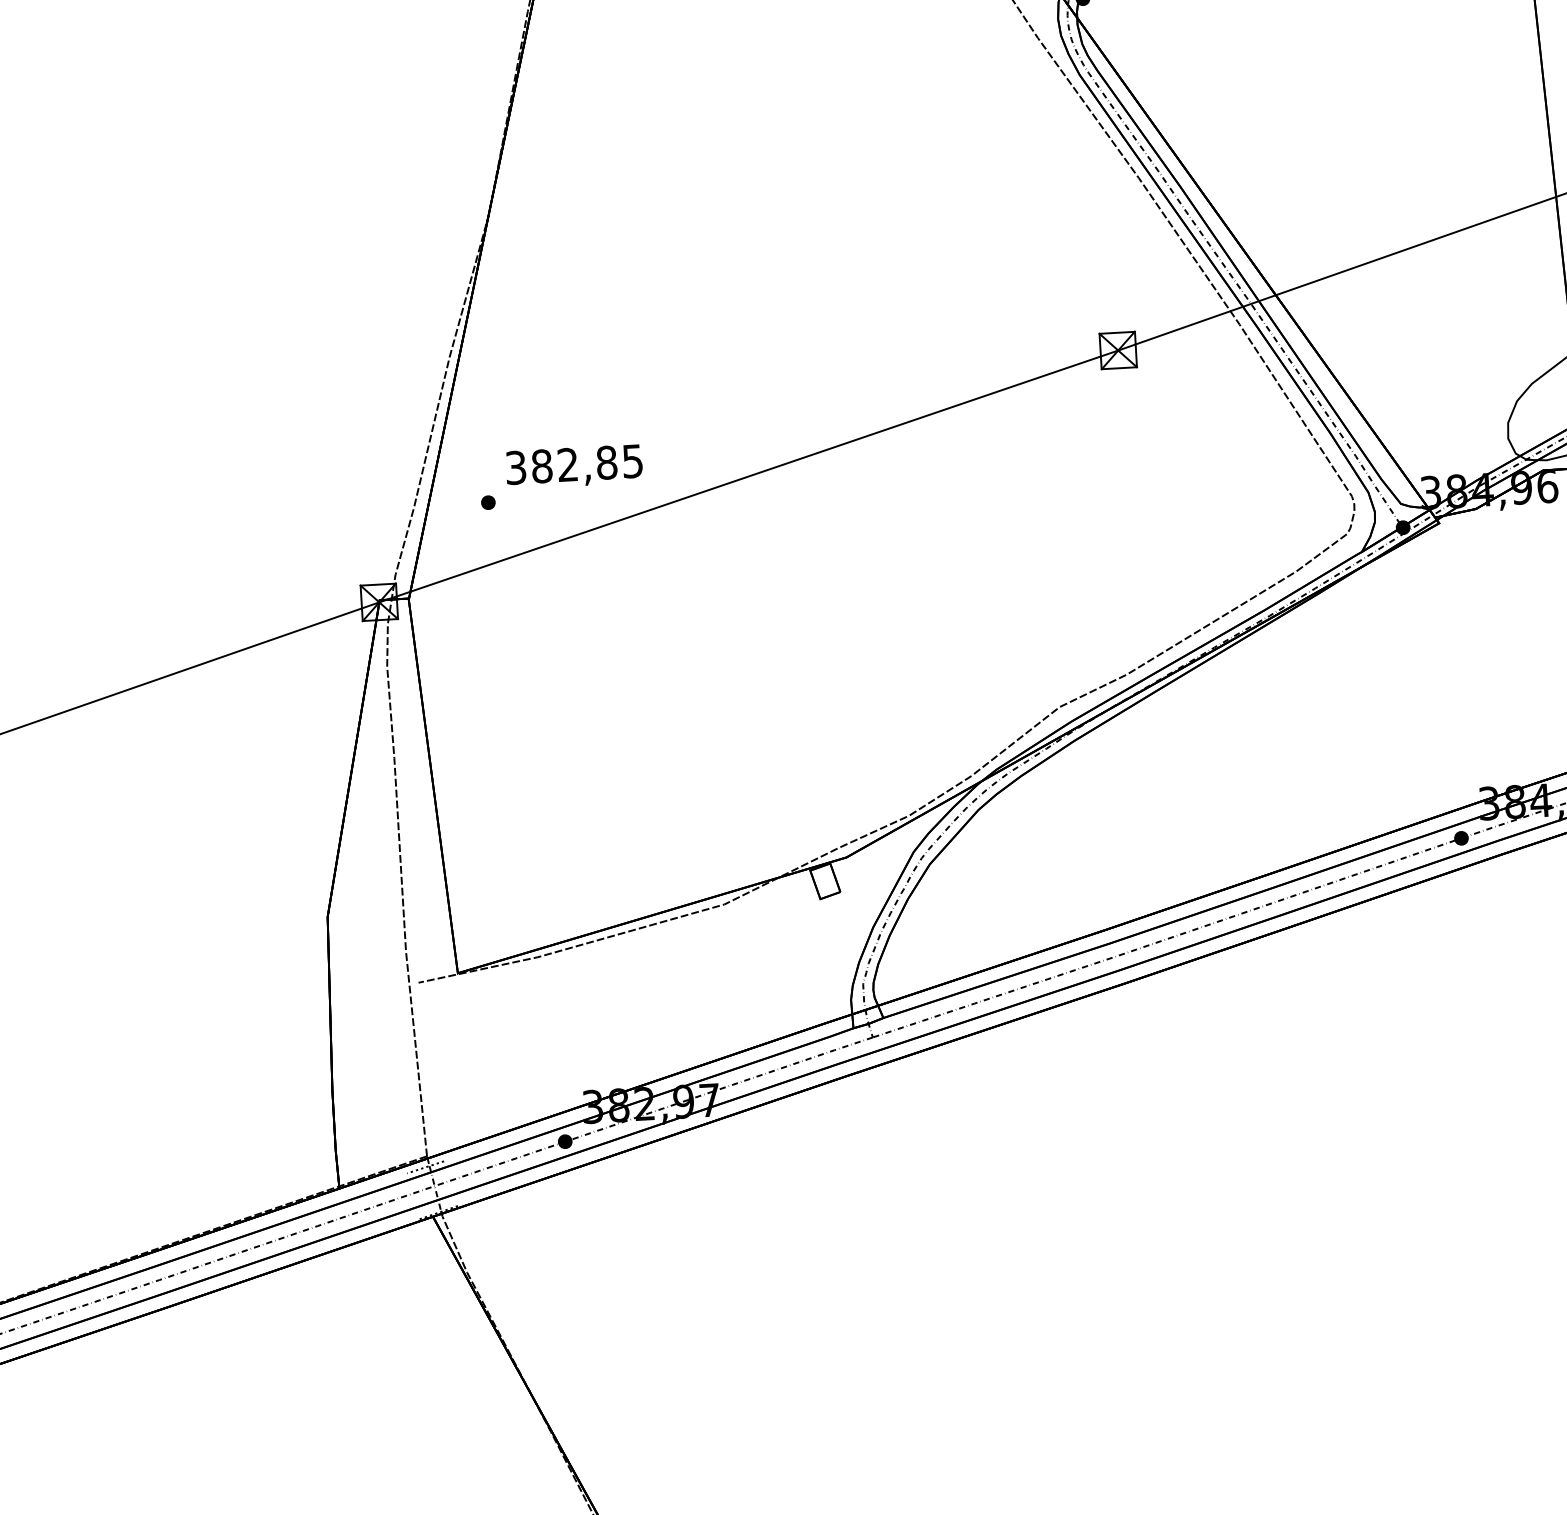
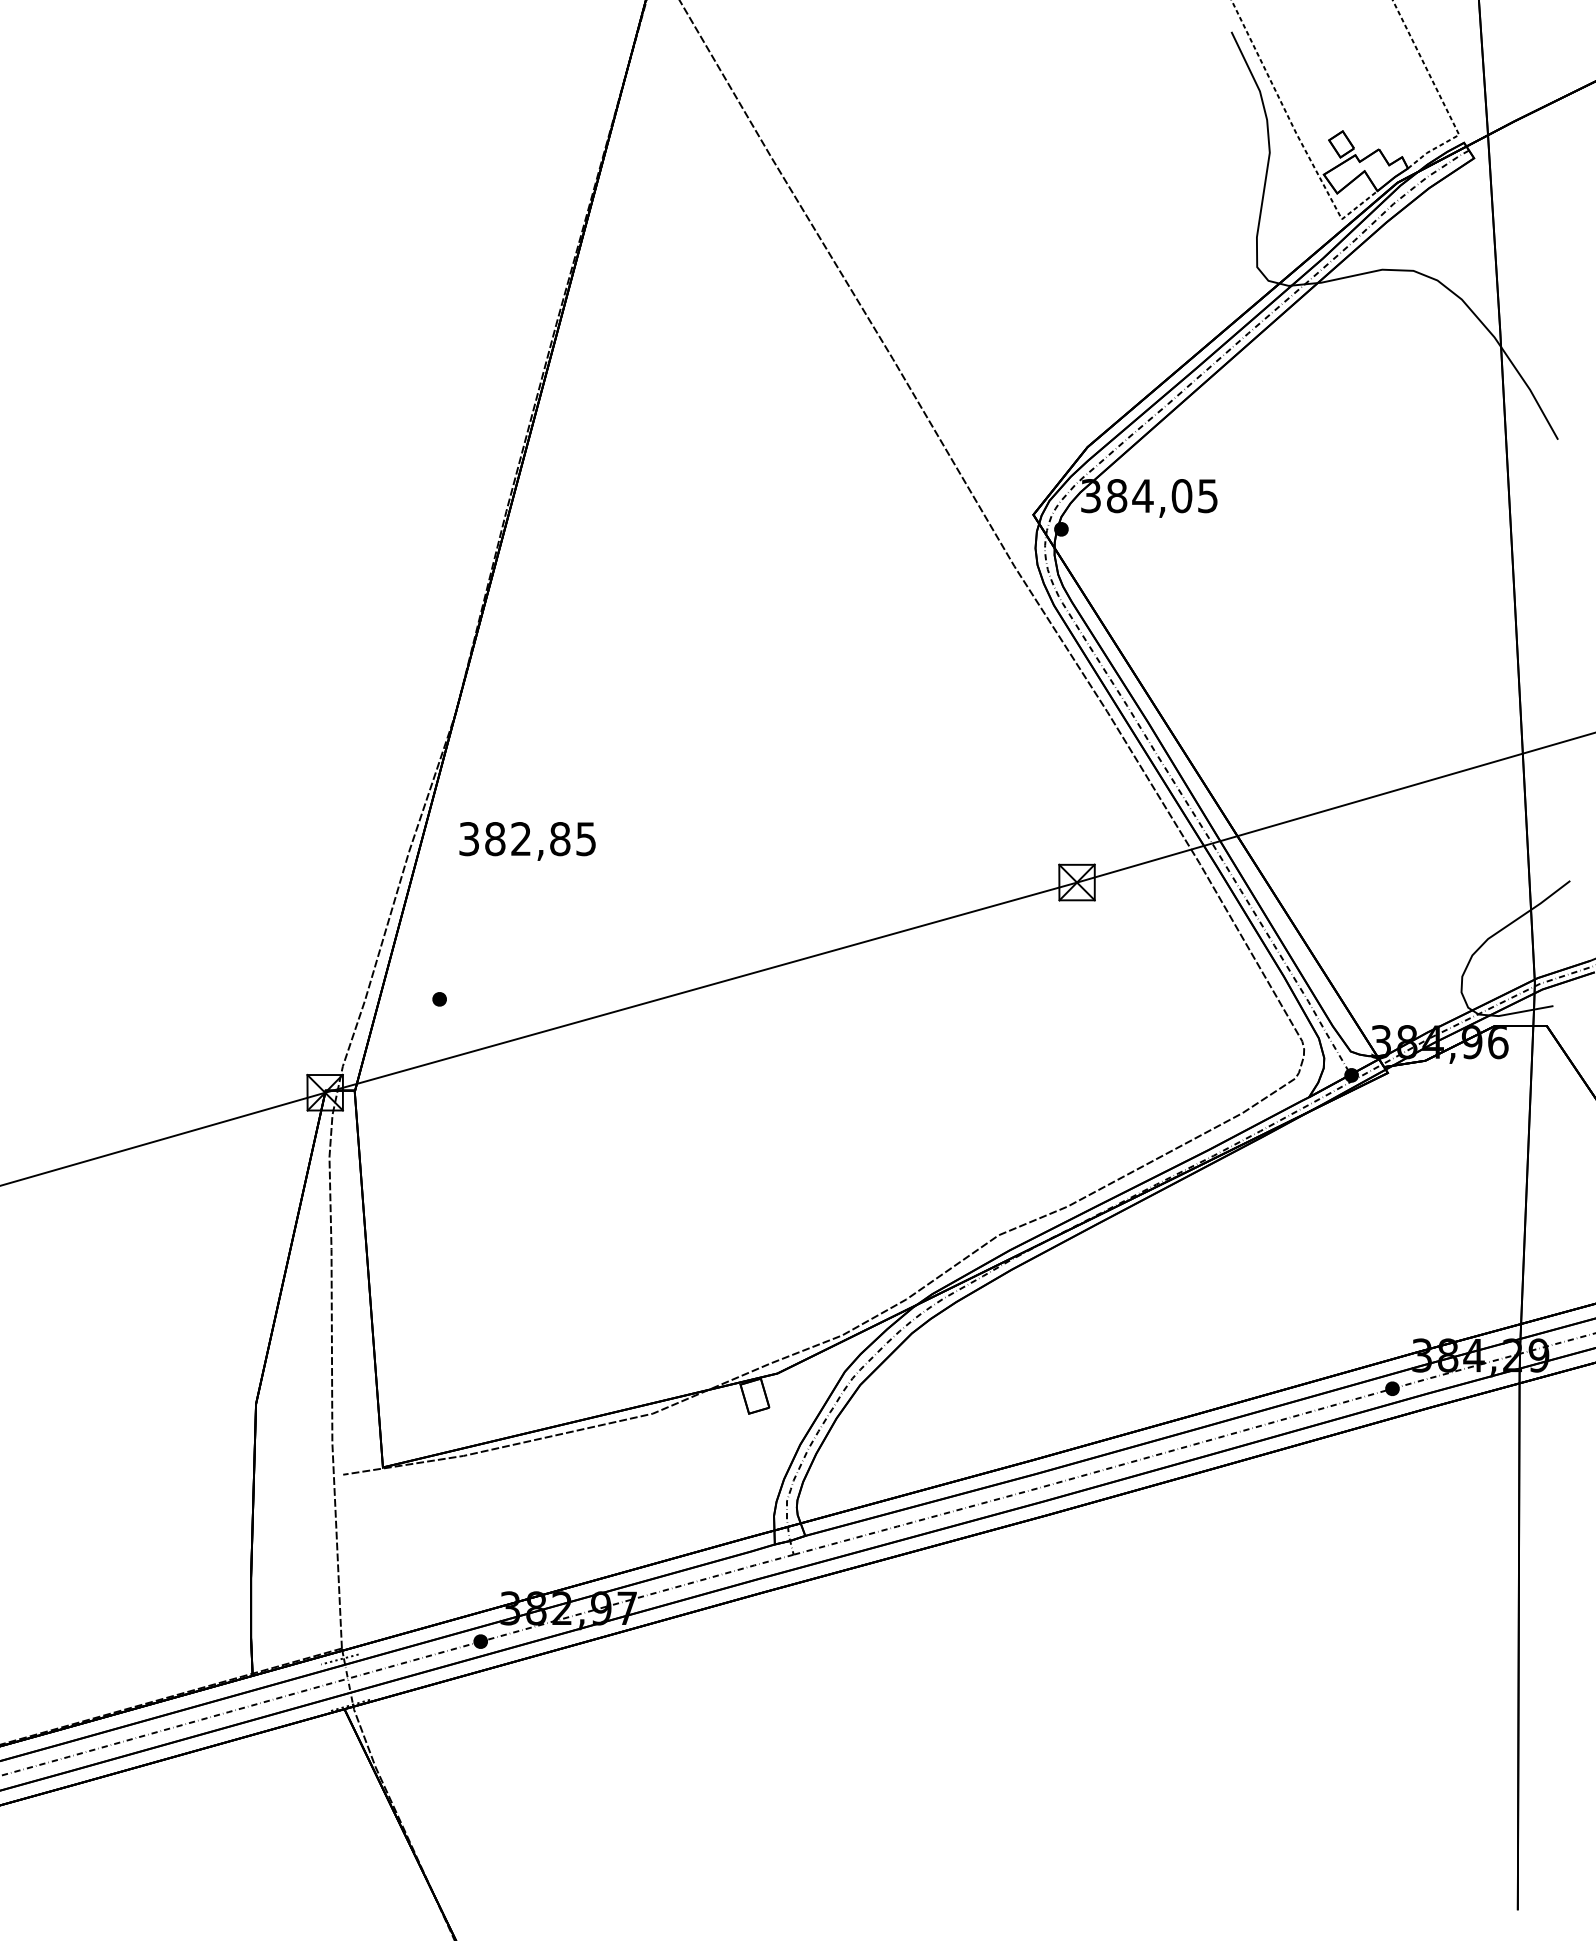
text: (574, 467) -> (527, 841), moved

